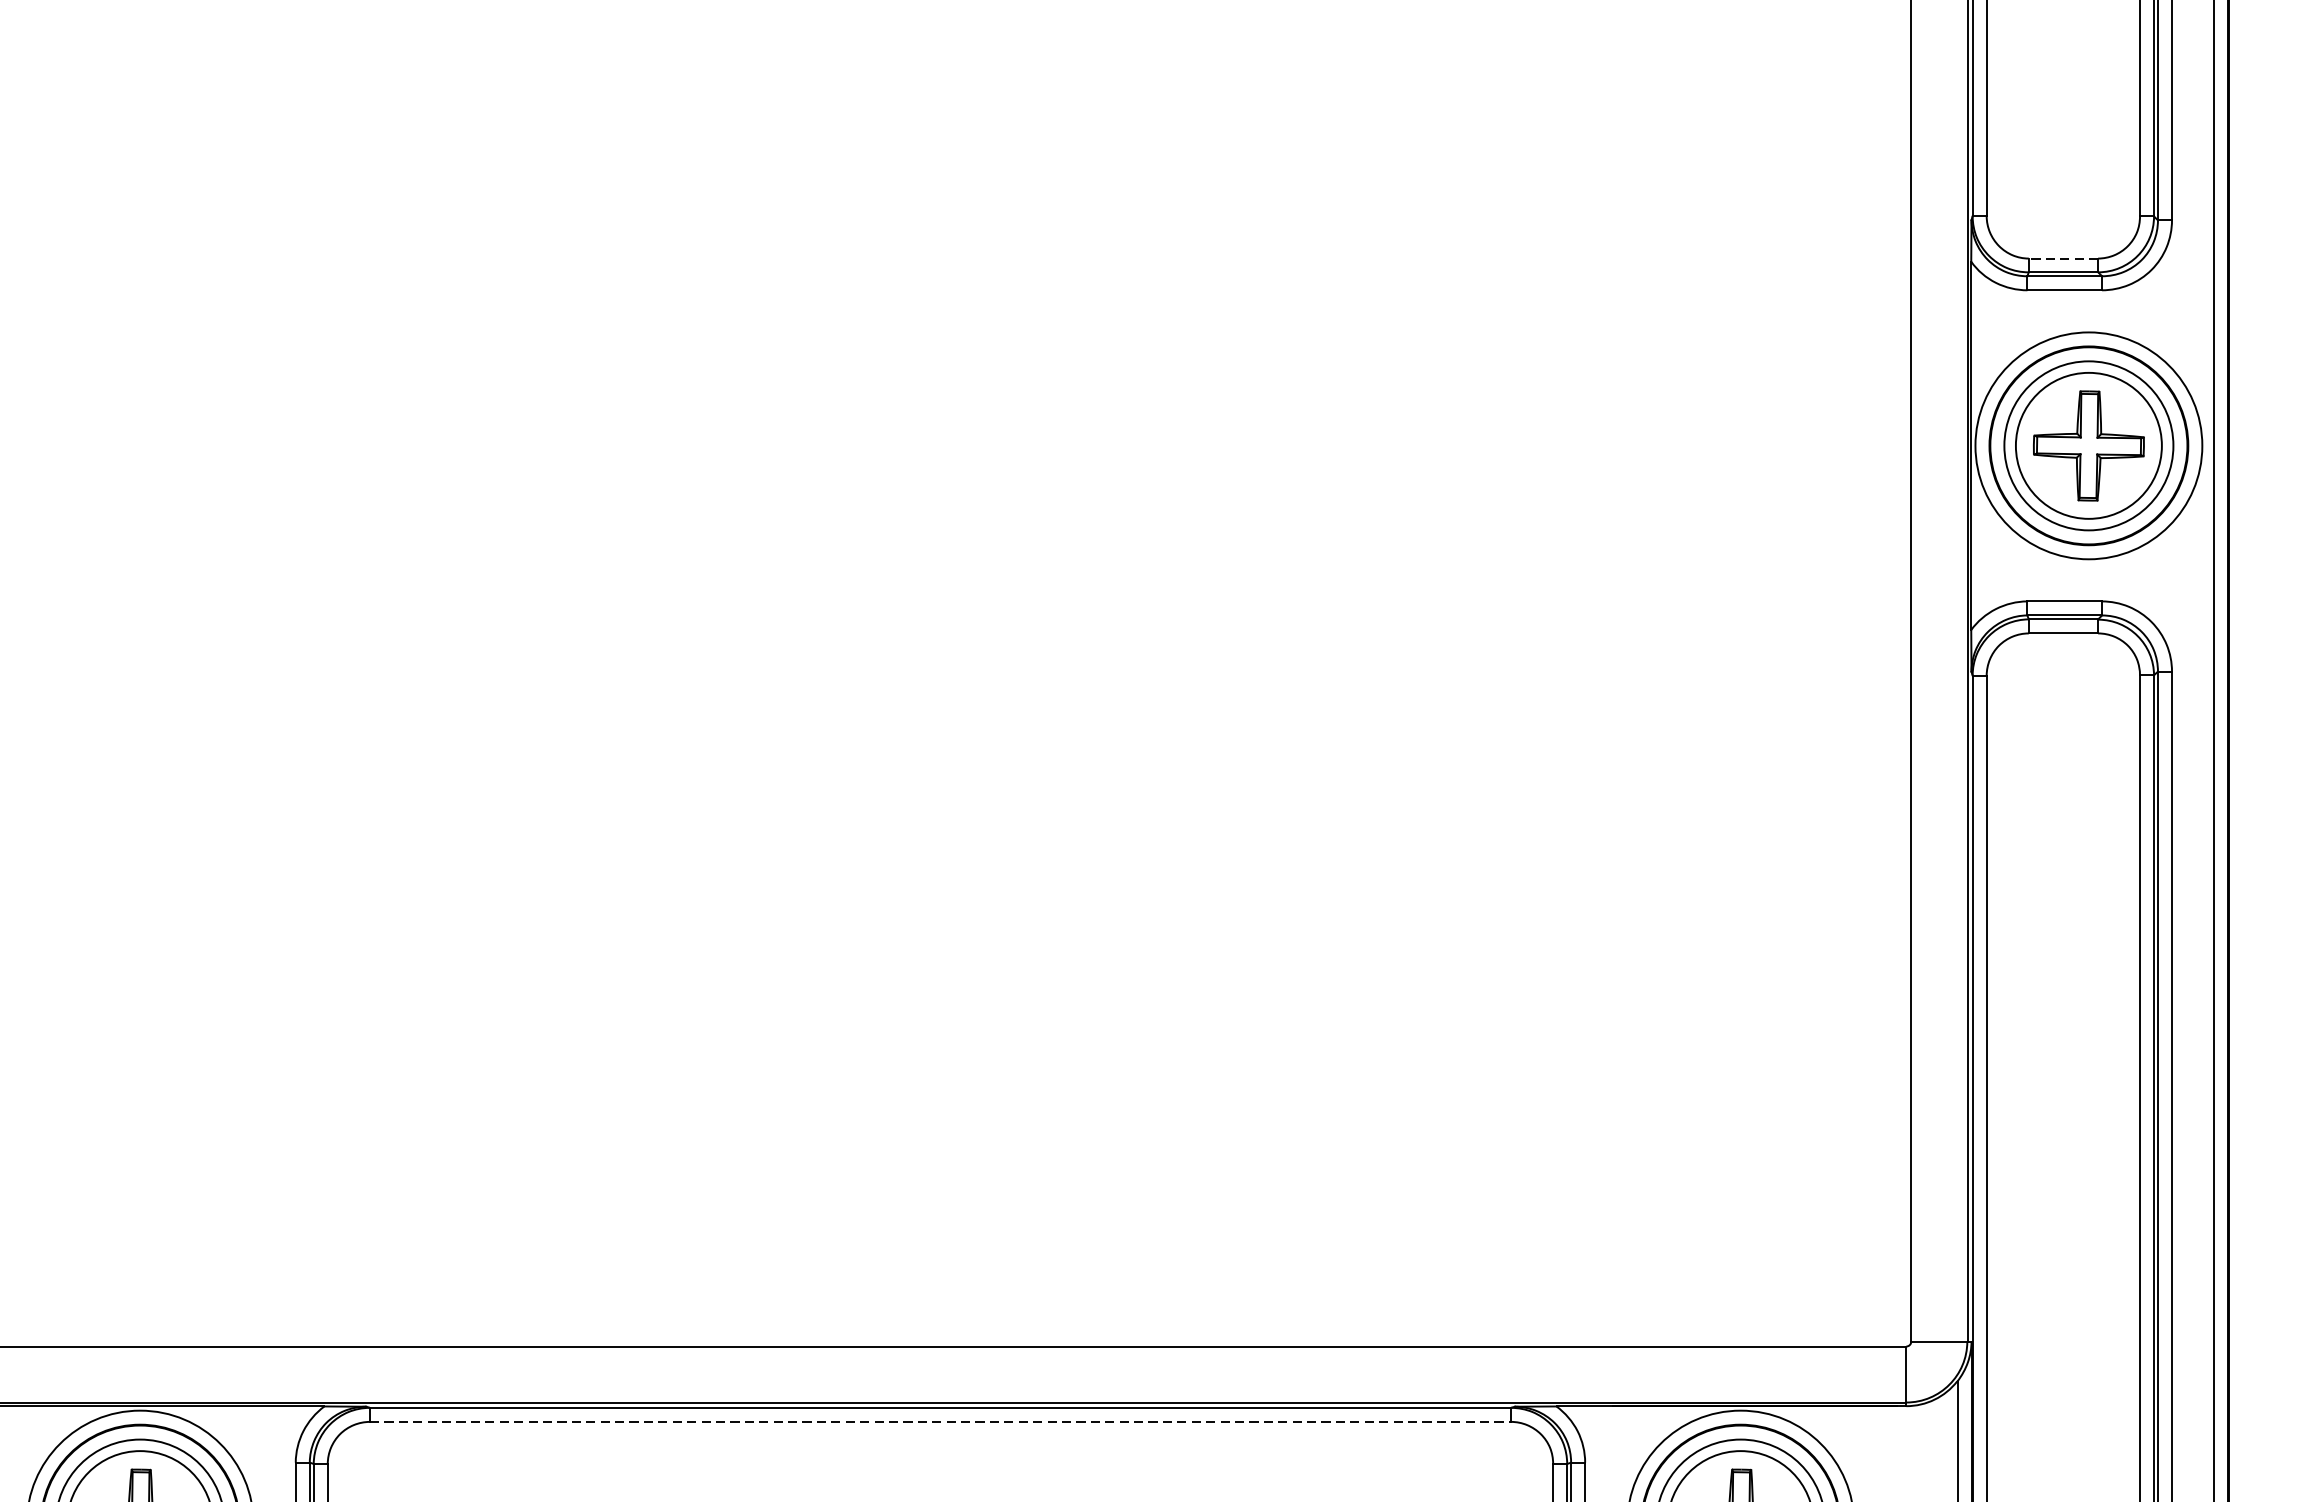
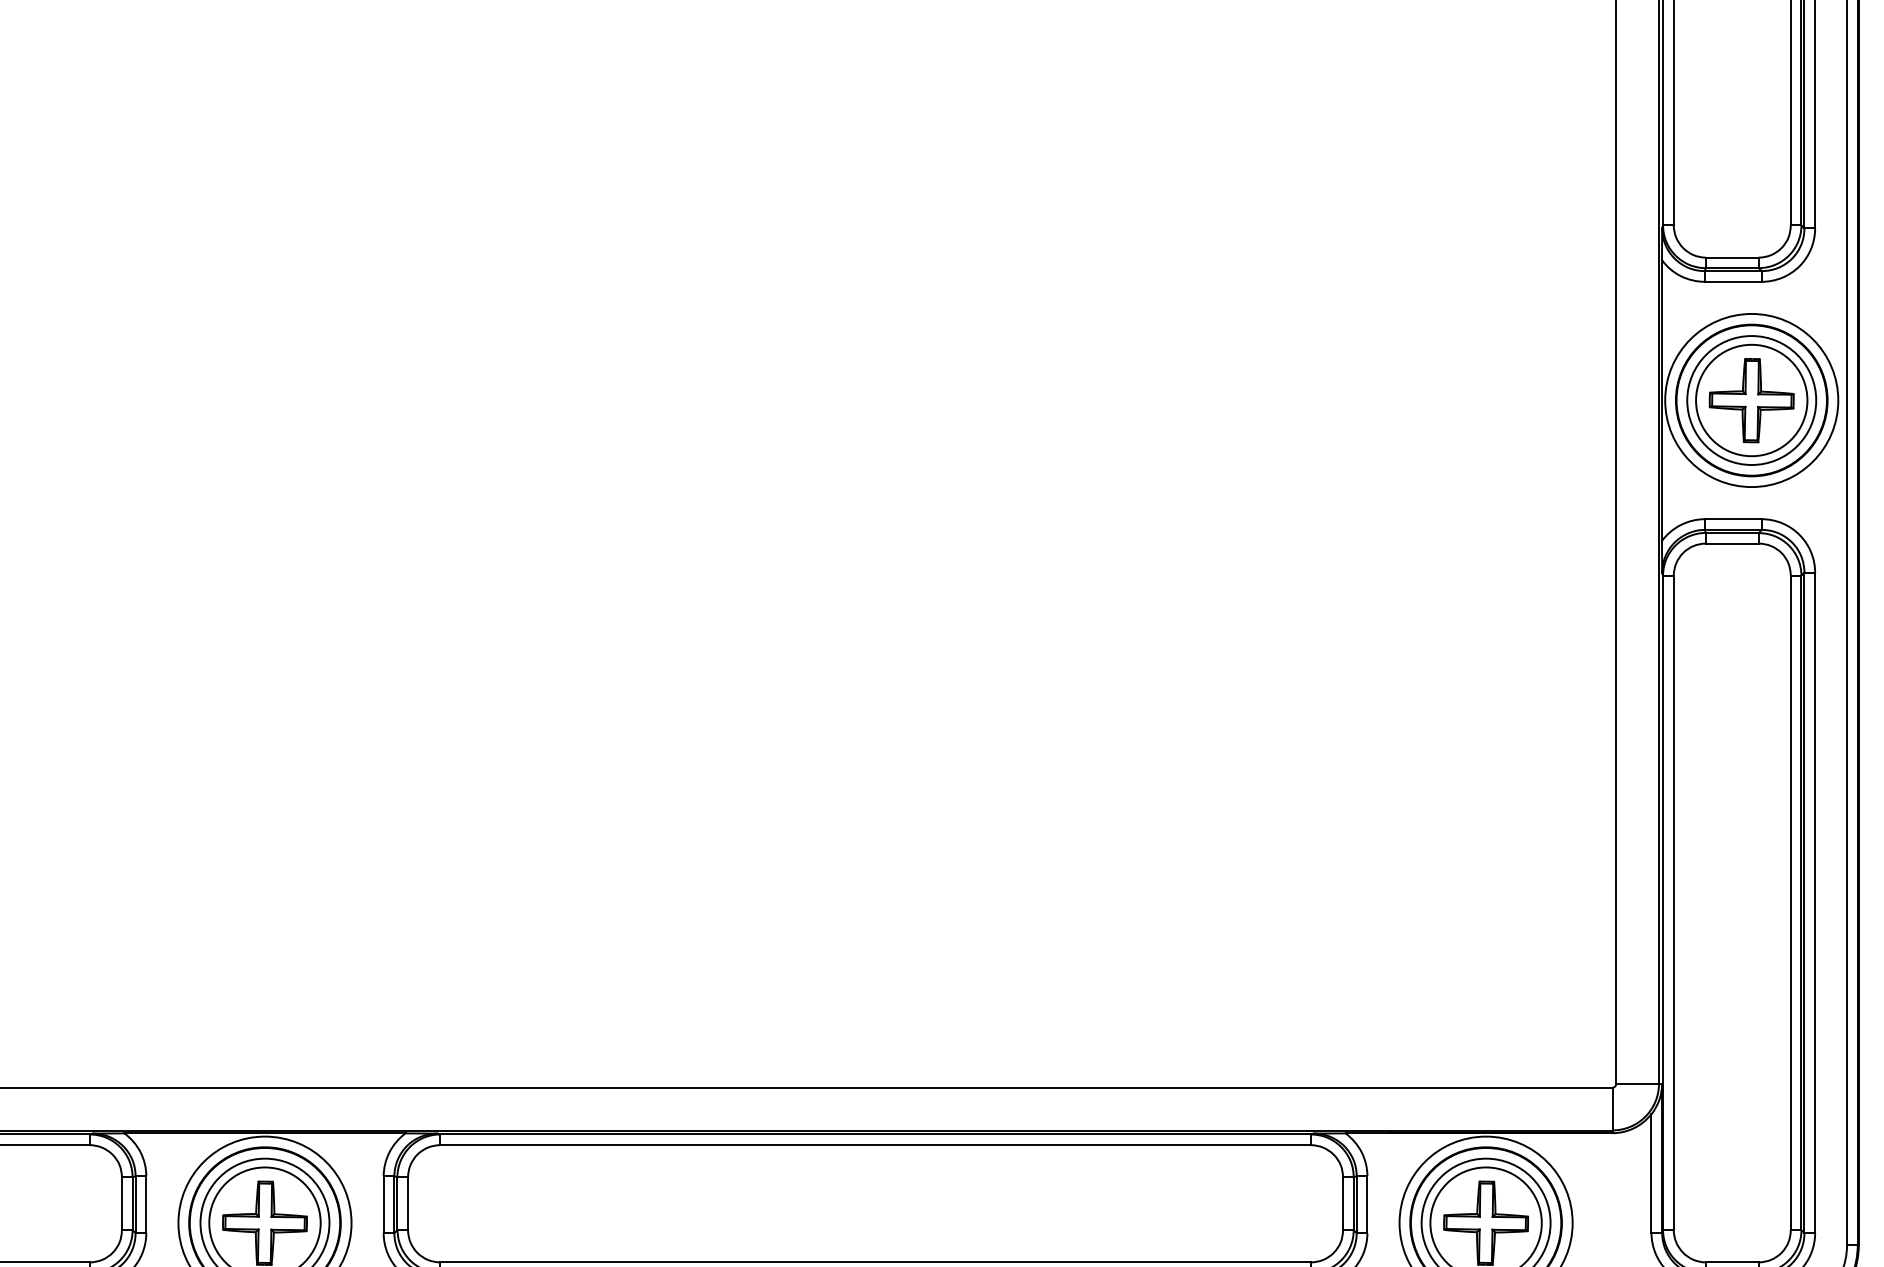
line: (2062, 258) -> (1731, 257), dashed -> solid
line: (941, 1422) -> (876, 1145), dashed -> solid

